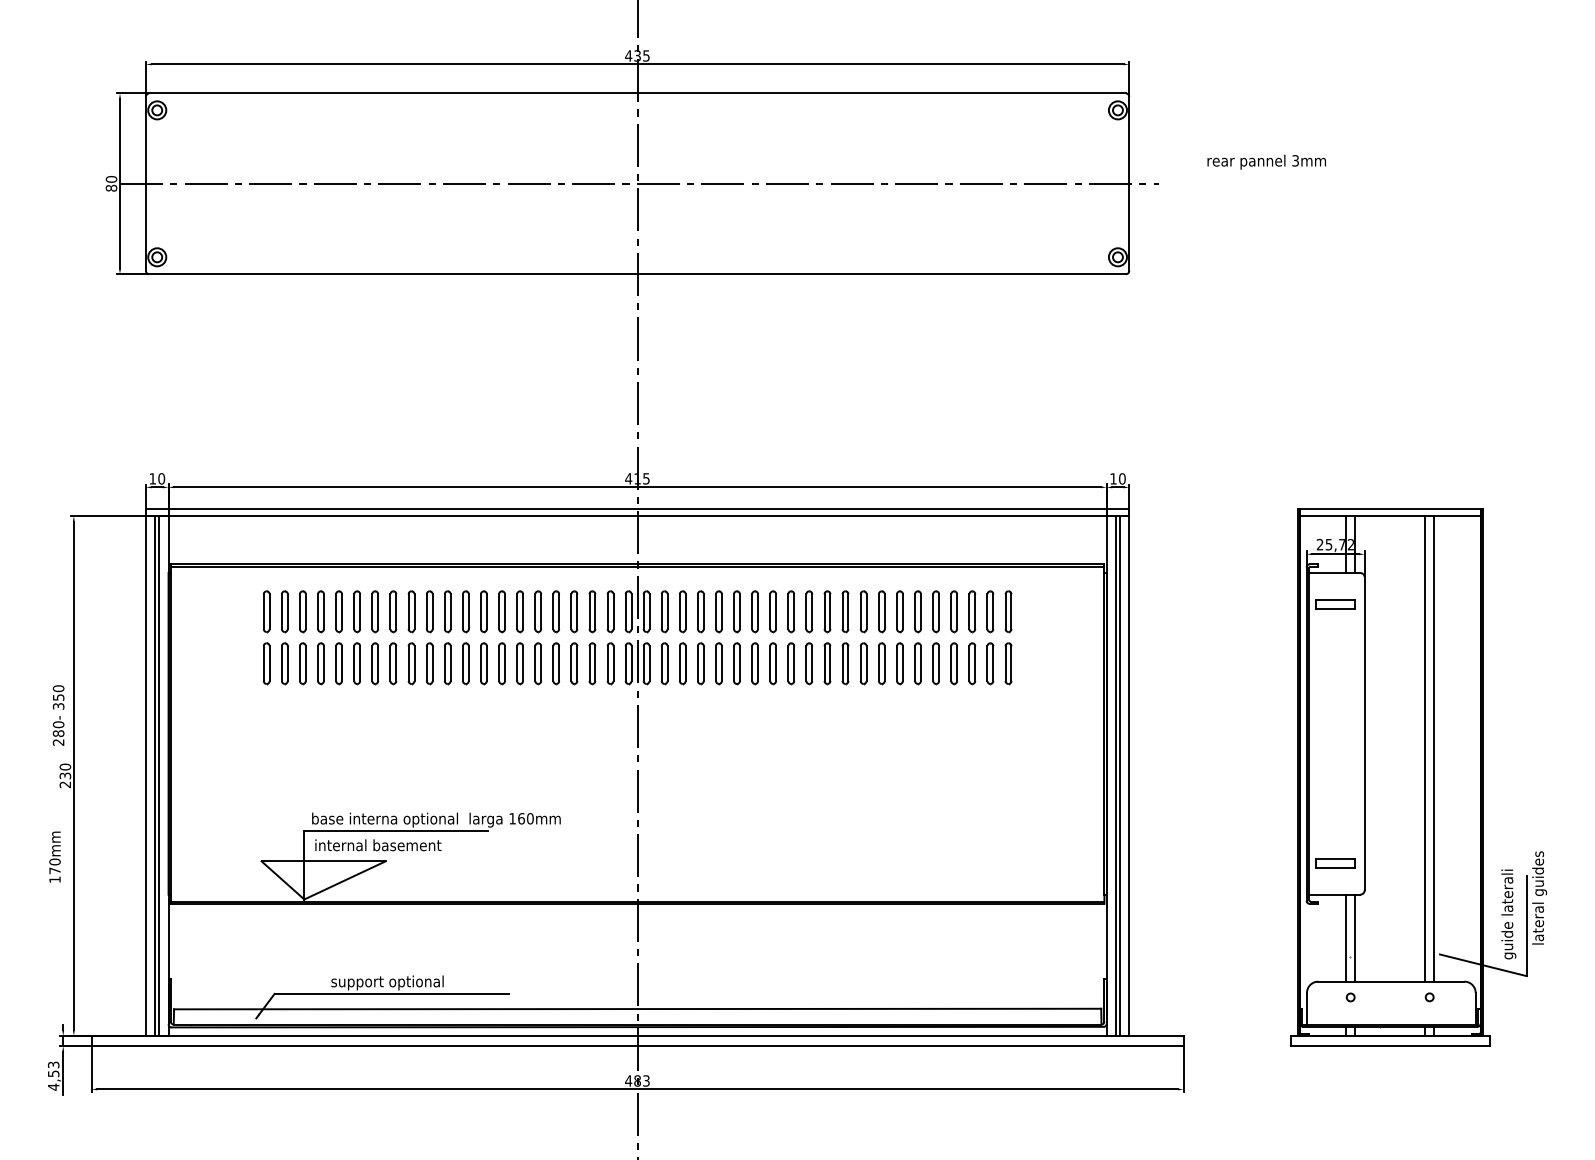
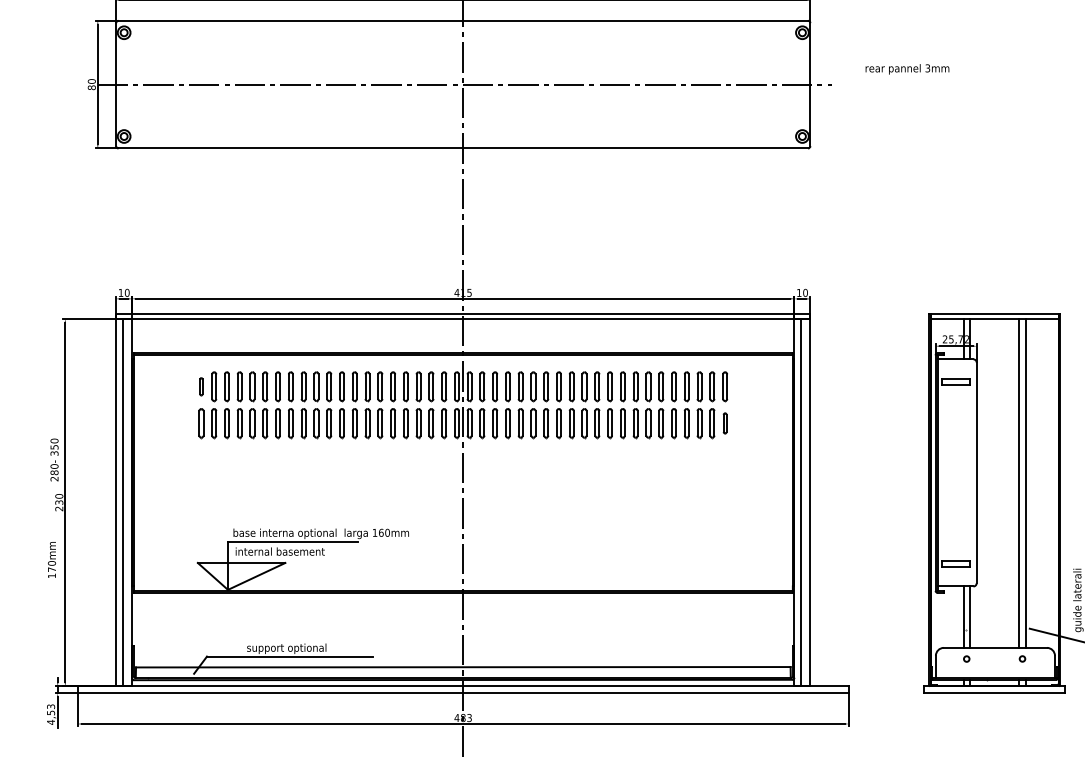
part: (266, 611) -> (201, 386), size x0.6
part: (1008, 663) -> (725, 423), size x0.7
line: (159, 775) -> (125, 502), removed
line: (1120, 775) -> (804, 502), removed

